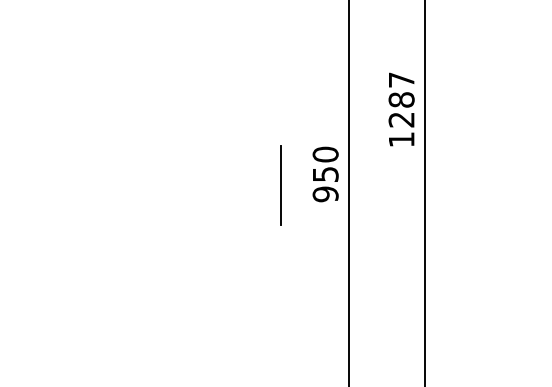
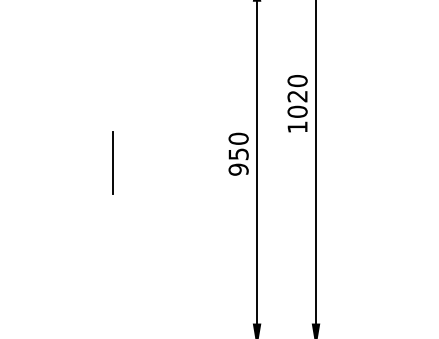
text: (401, 100) -> (297, 96), 1287 -> 1020
line: (280, 185) -> (112, 162), moved

